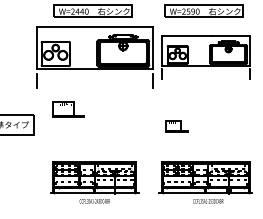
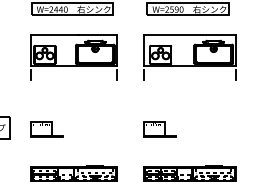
part: (94, 57) -> (73, 57), size x0.71
part: (68, 109) -> (46, 129), moved
part: (176, 126) -> (159, 129), size x1.43

